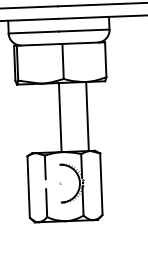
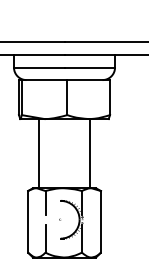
line: (60, 117) -> (39, 153), moved

